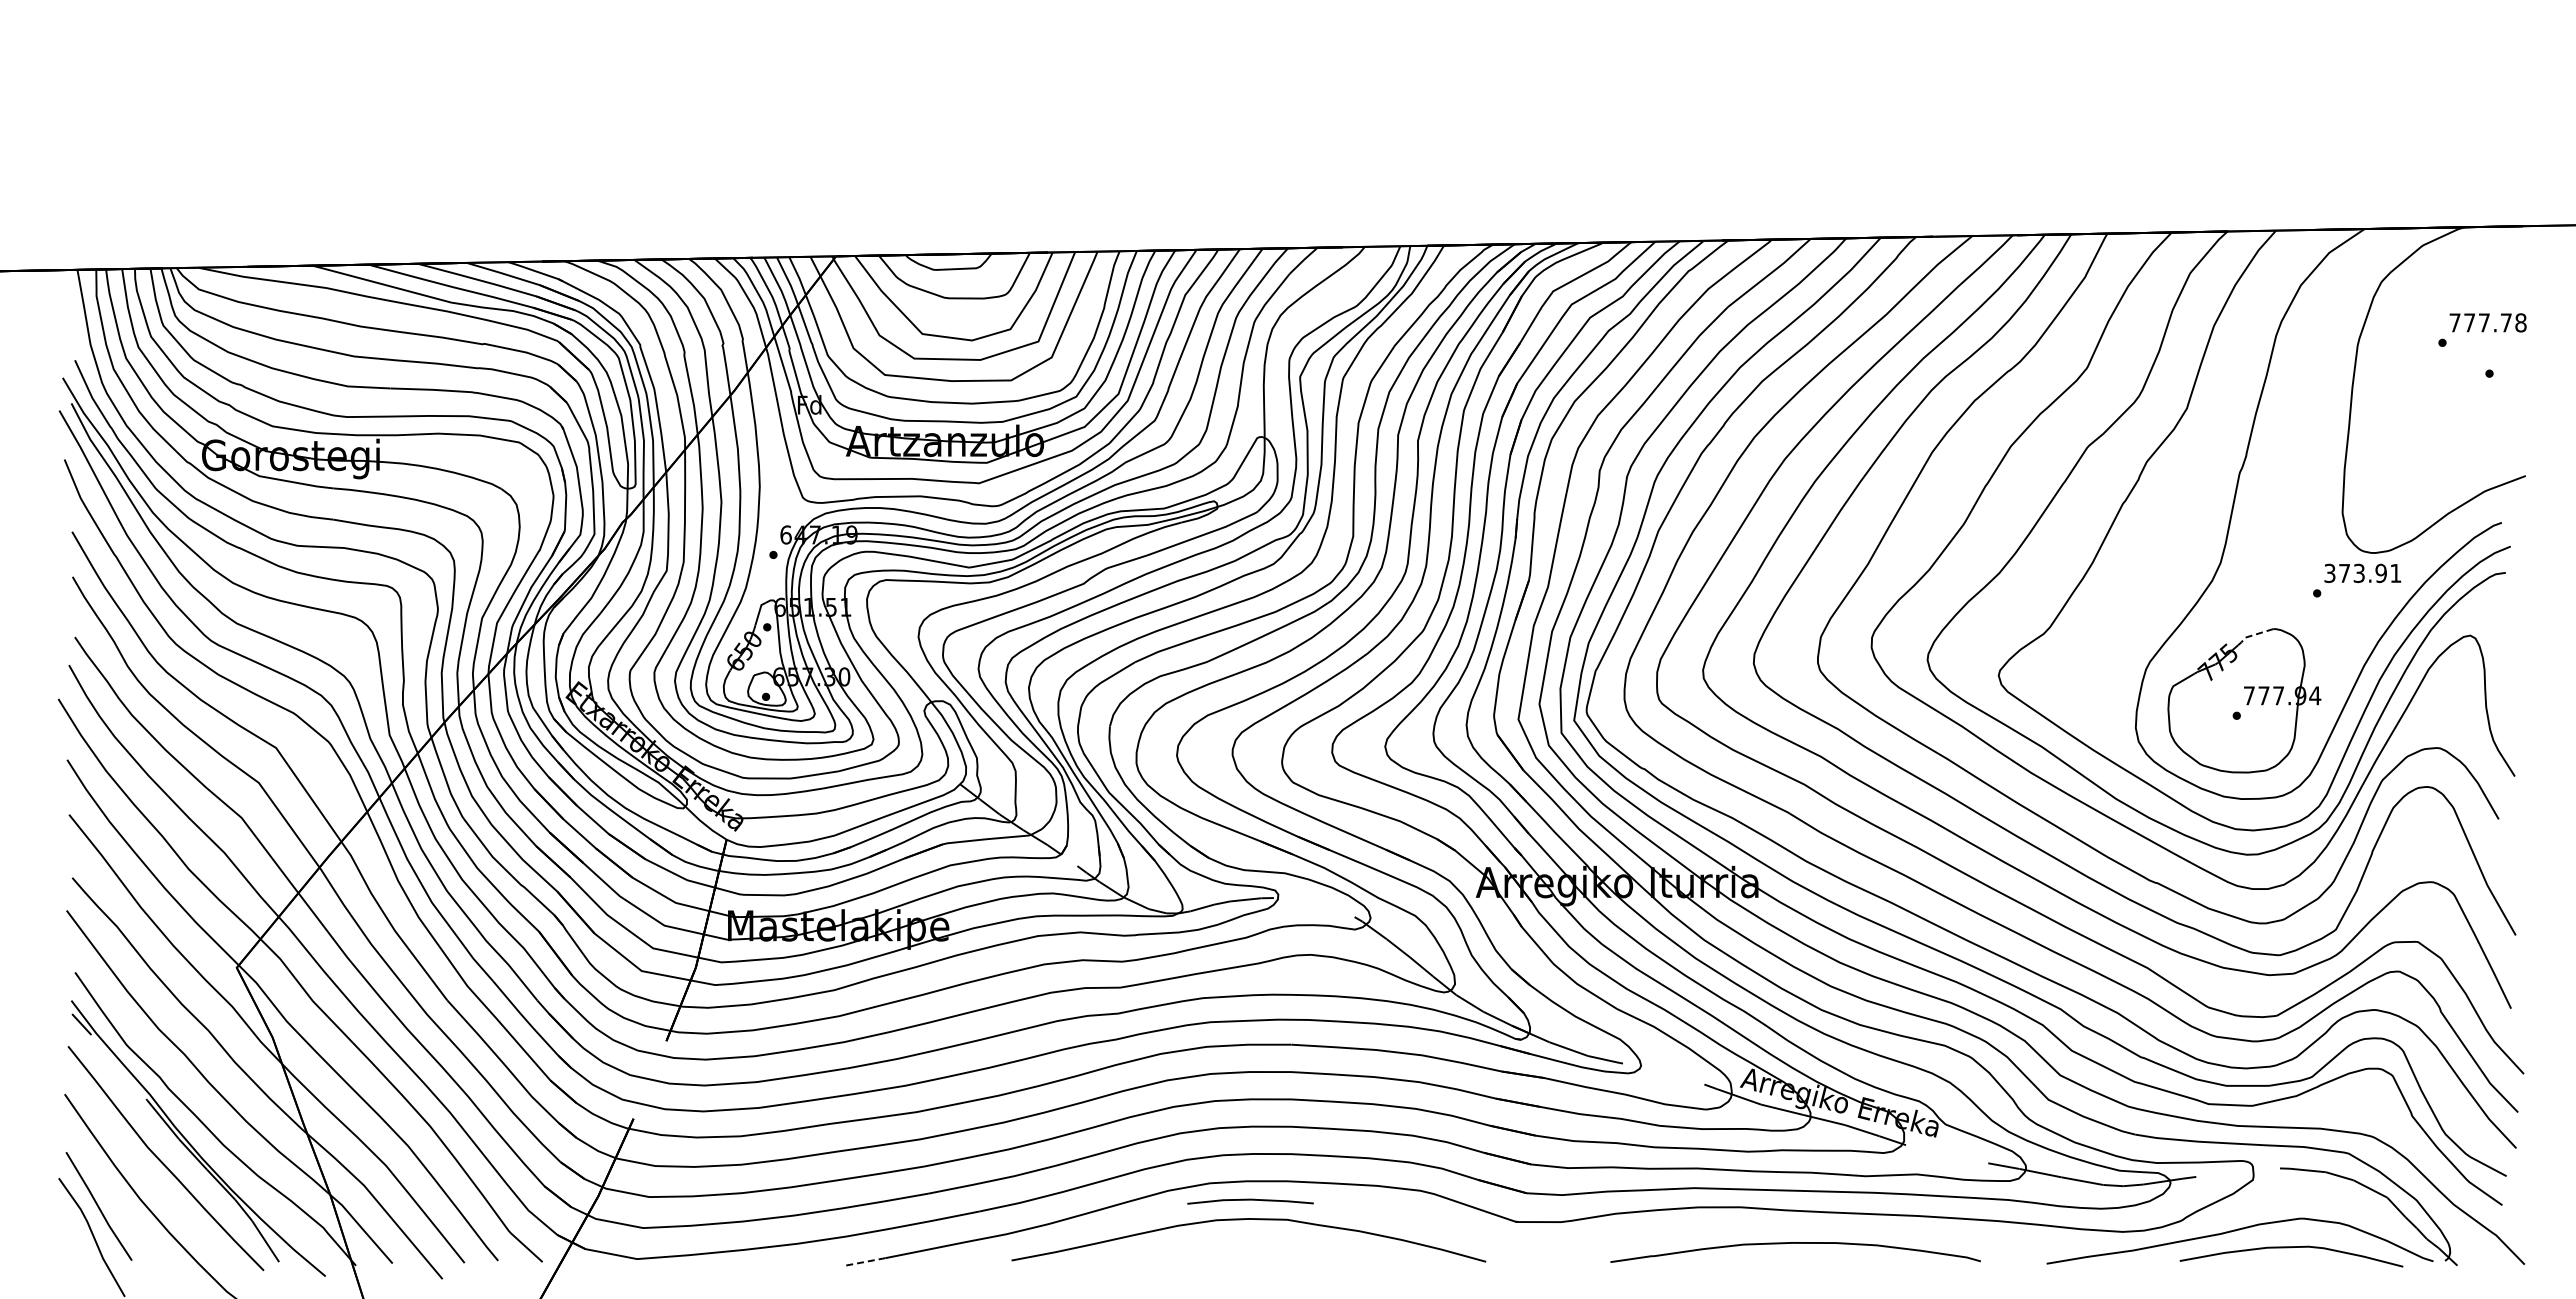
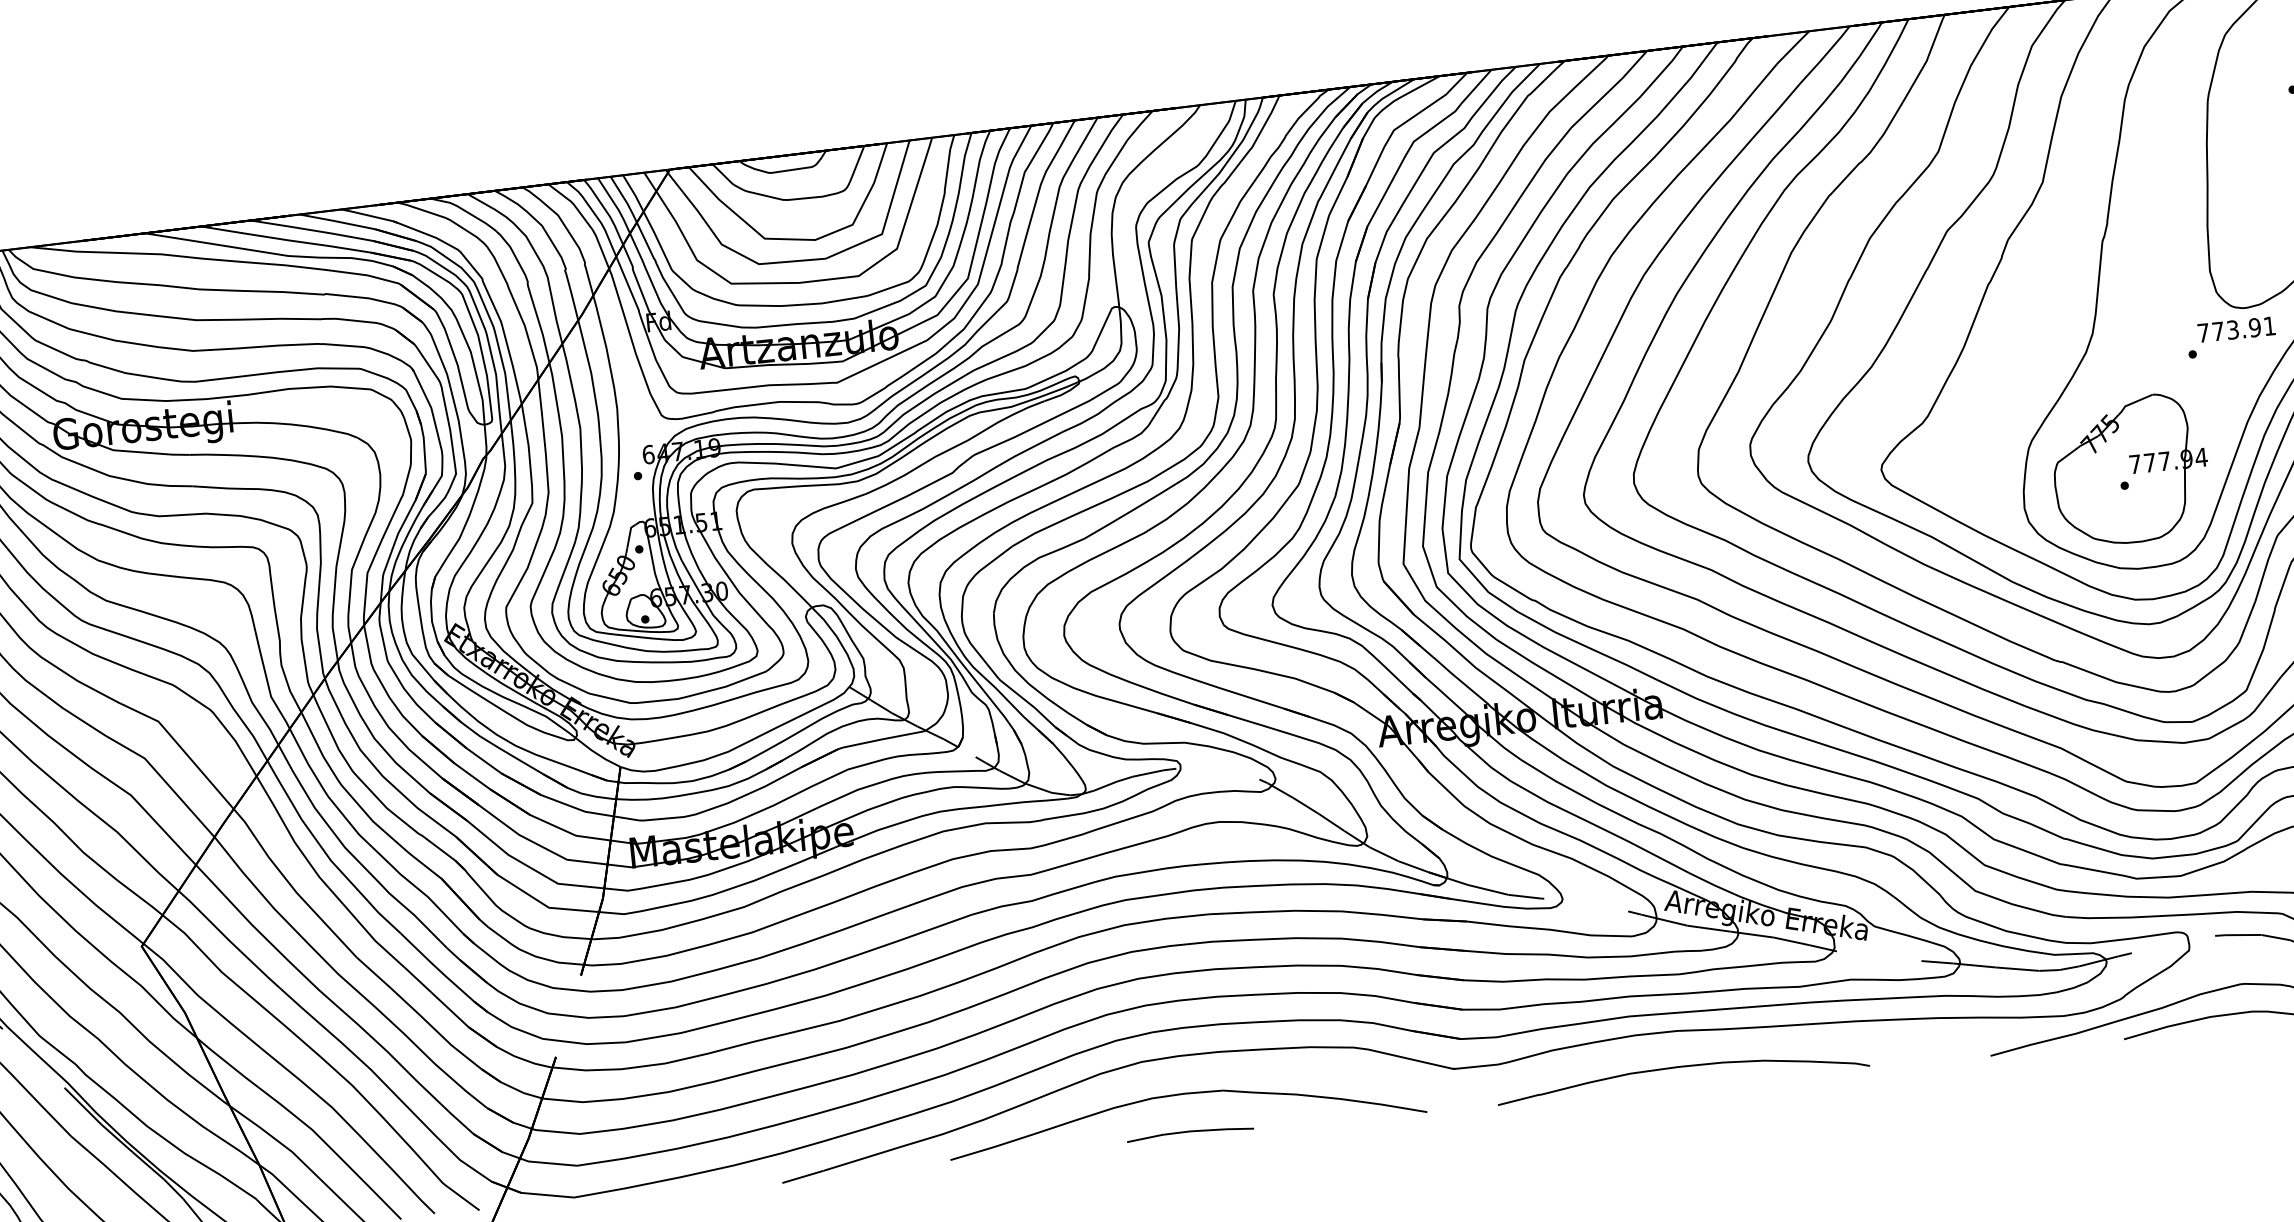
text: (2329, 572) -> (2202, 332), 373.91 -> 773.91
line: (2252, 635) -> (2132, 403), dashed -> solid
line: (1250, 1200) -> (1190, 1132), moved
curve: (1795, 1243) -> (1681, 1067), moved
line: (864, 1262) -> (802, 1177), dashed -> solid

